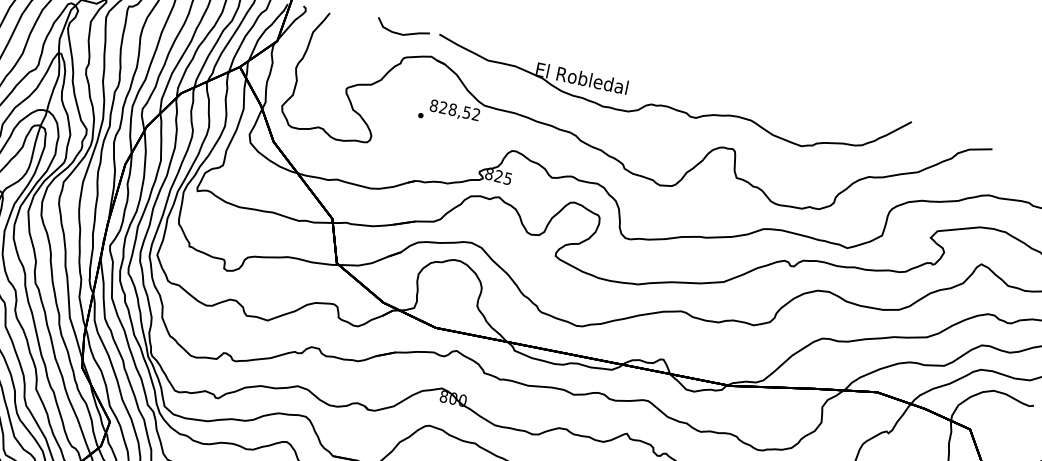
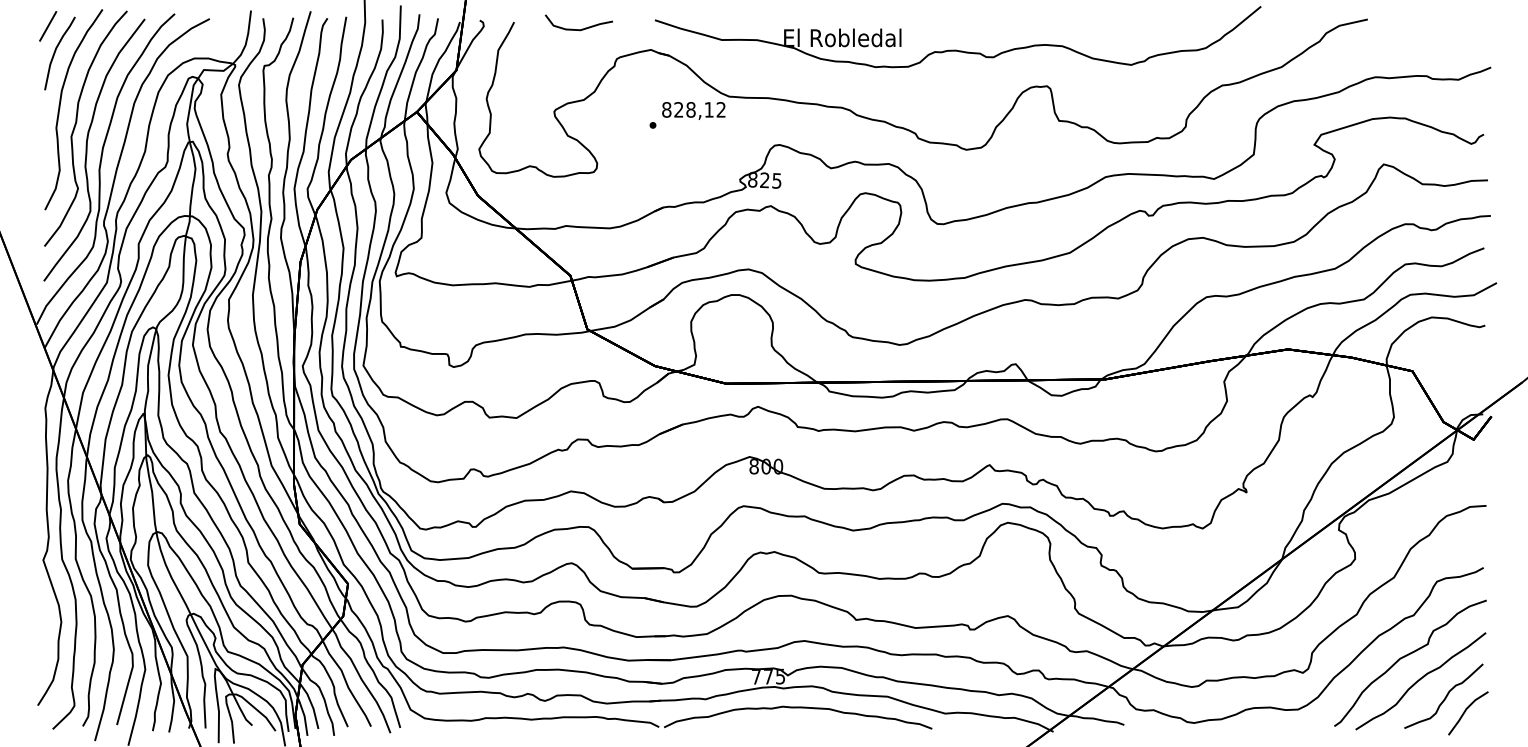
curve: (401, 34) -> (578, 29), moved
text: (466, 112) -> (708, 109), 828,52 -> 828,12

